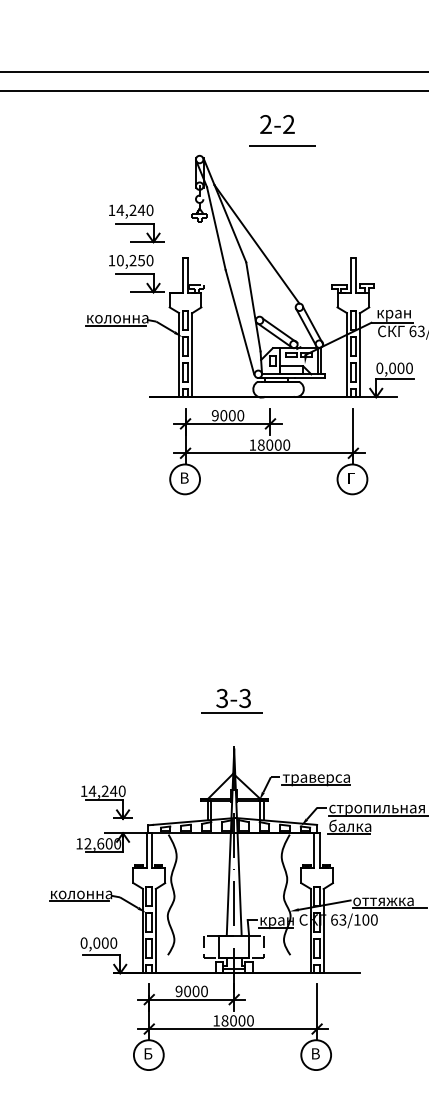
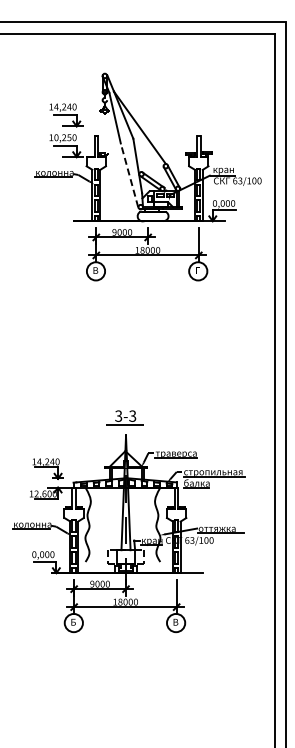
part: (282, 130) -> (155, 58), removed
line: (239, 320) -> (129, 174), solid -> dashed
part: (231, 700) -> (124, 417), moved

